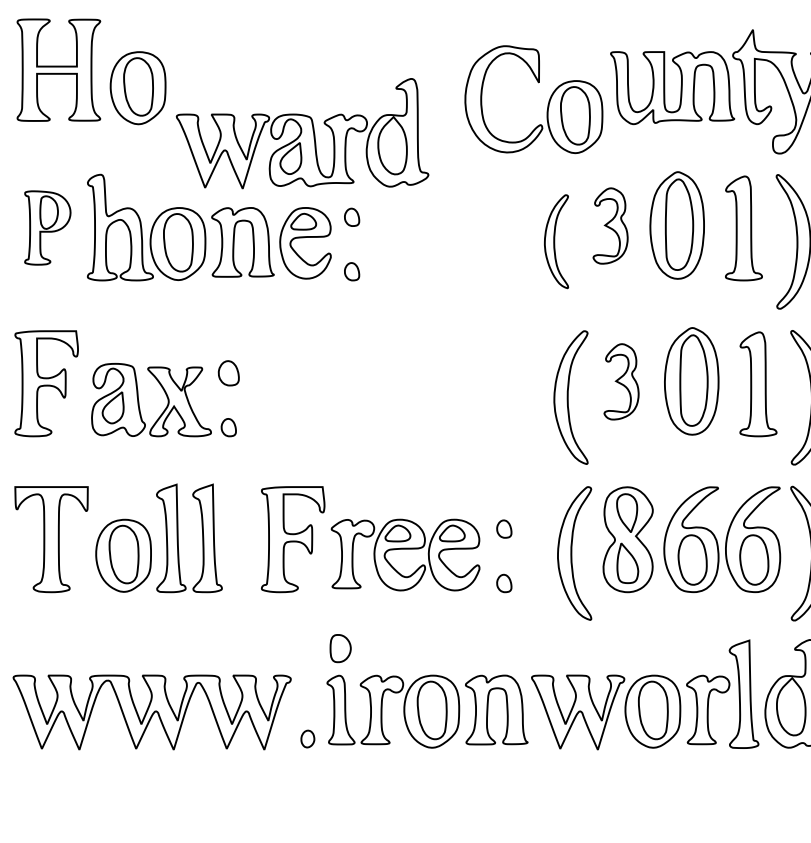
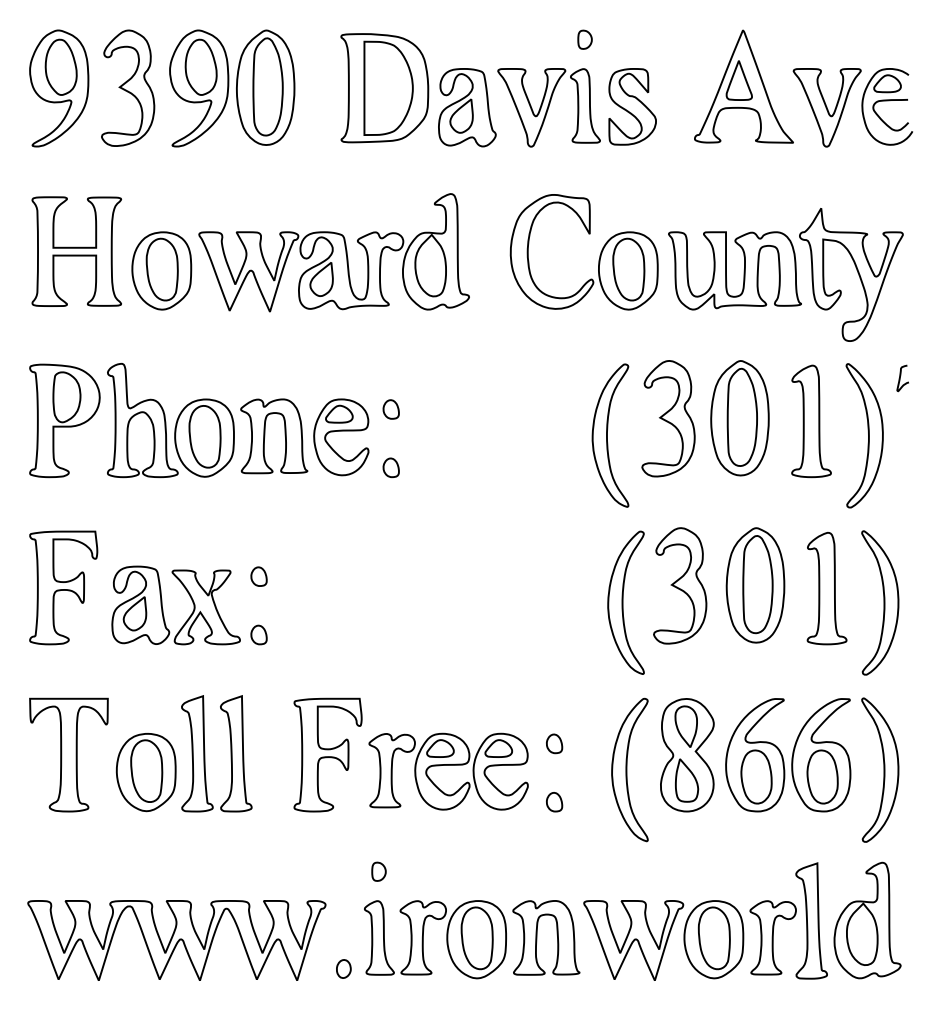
part: (548, 102) -> (599, 255), moved
part: (301, 133) -> (333, 252), moved
part: (610, 225) -> (668, 418), size x1.43
part: (47, 227) -> (64, 420), size x1.43
part: (556, 241) -> (610, 435), size x1.43
part: (228, 373) -> (258, 576), size x0.71
part: (621, 381) -> (680, 585), size x1.43
part: (340, 648) -> (378, 871), size x0.62

